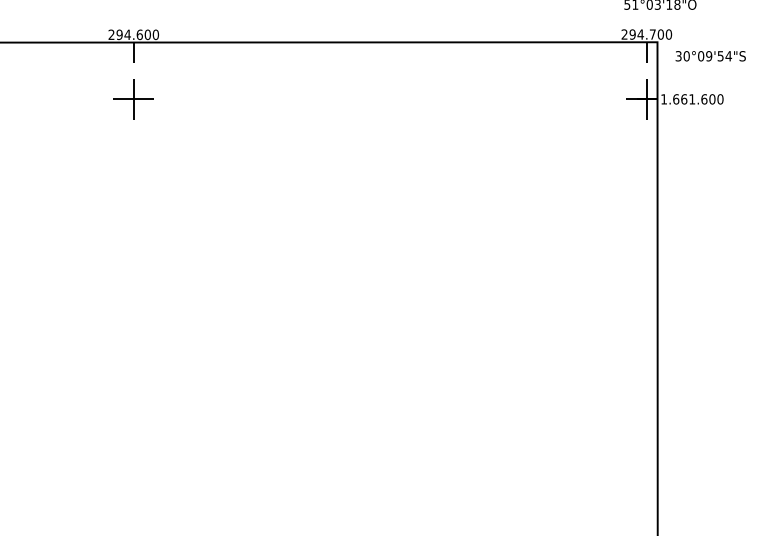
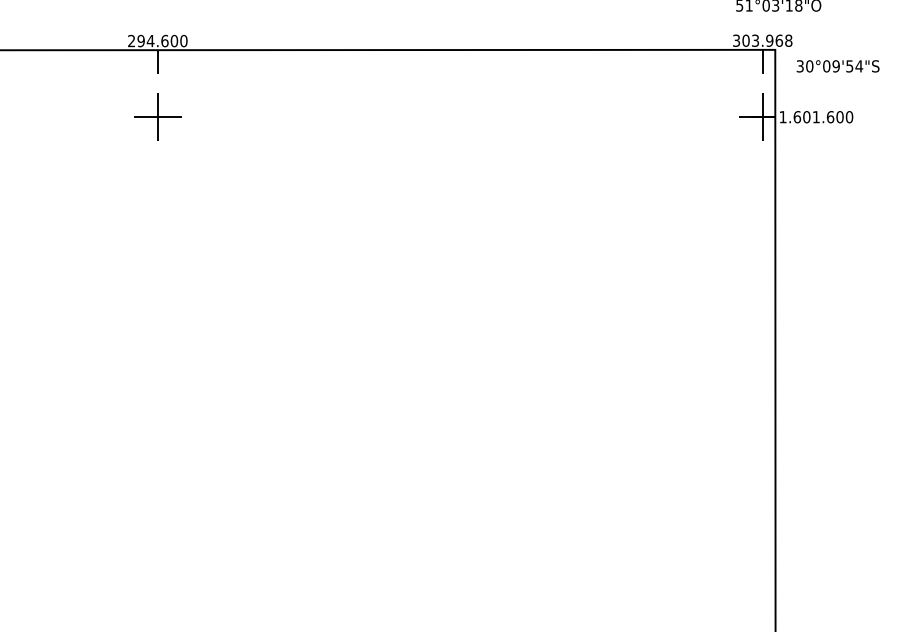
text: (646, 34) -> (762, 40), 294.700 -> 303.968
text: (684, 99) -> (807, 117), 1.661.600 -> 1.601.600

